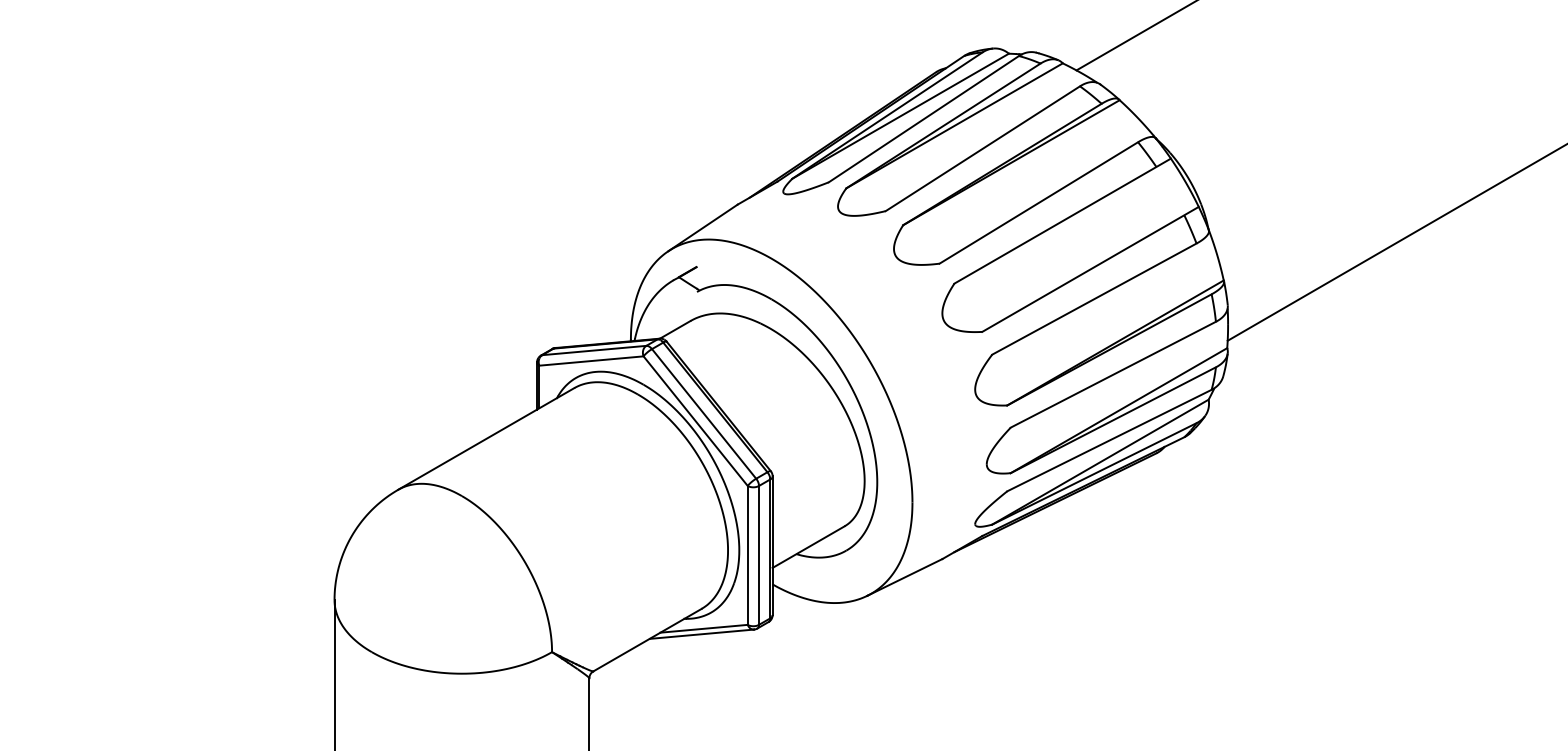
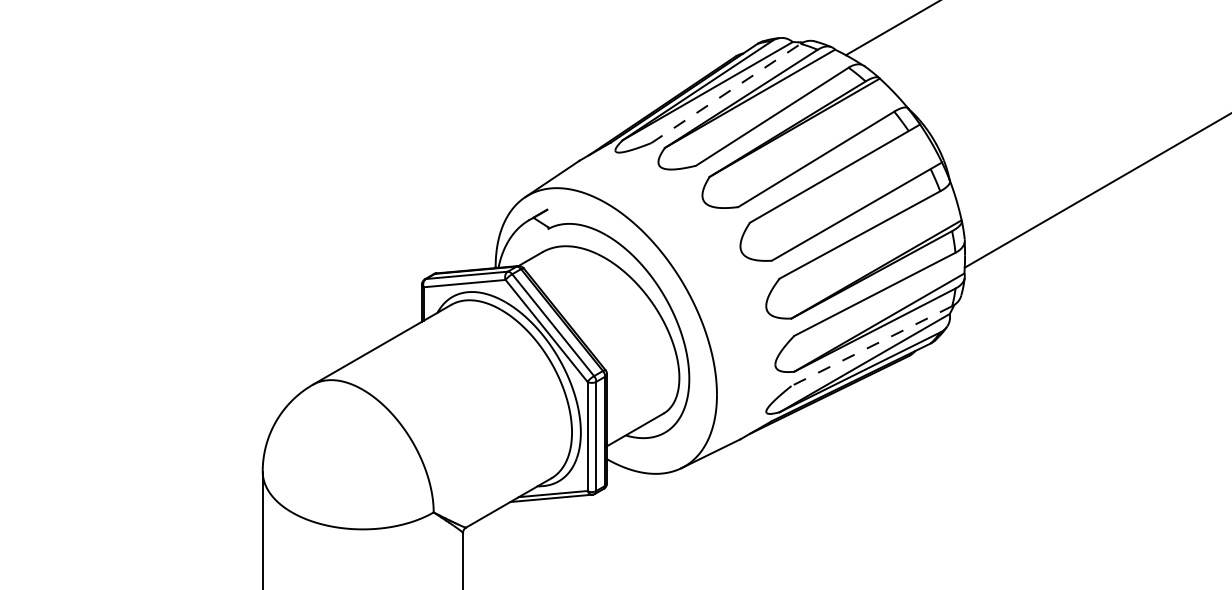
line: (924, 118) -> (726, 92), solid -> dashed
line: (1109, 440) -> (871, 346), solid -> dashed

